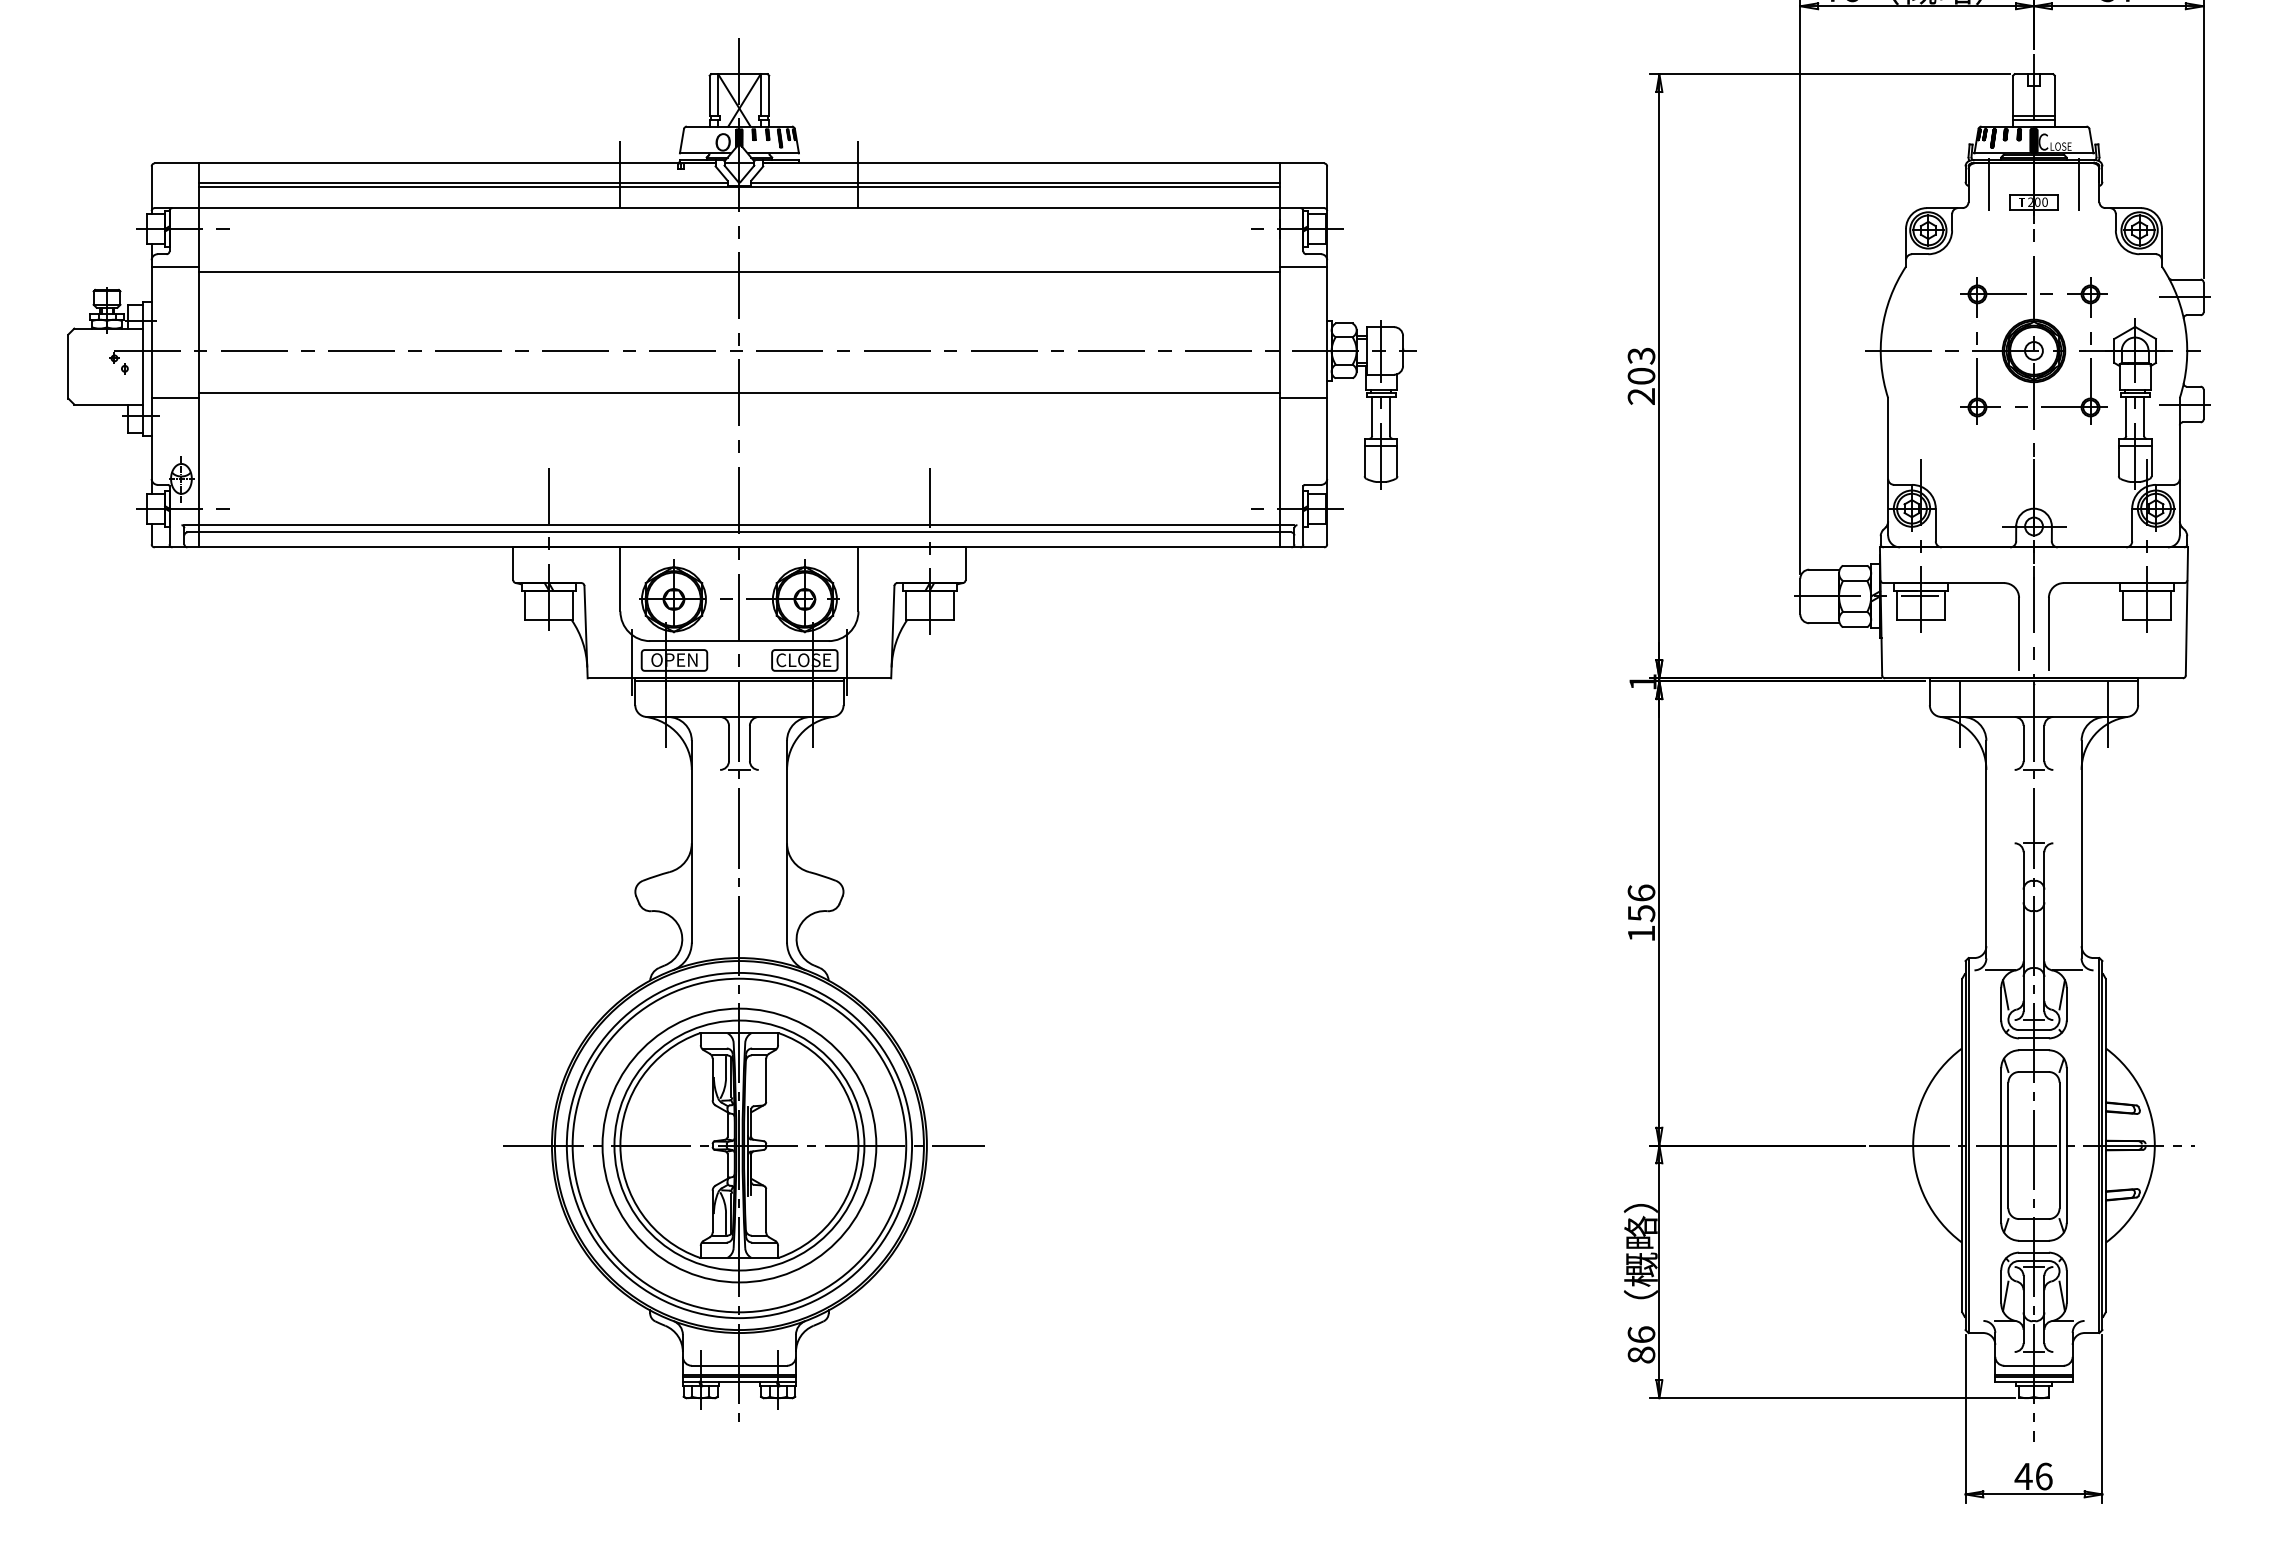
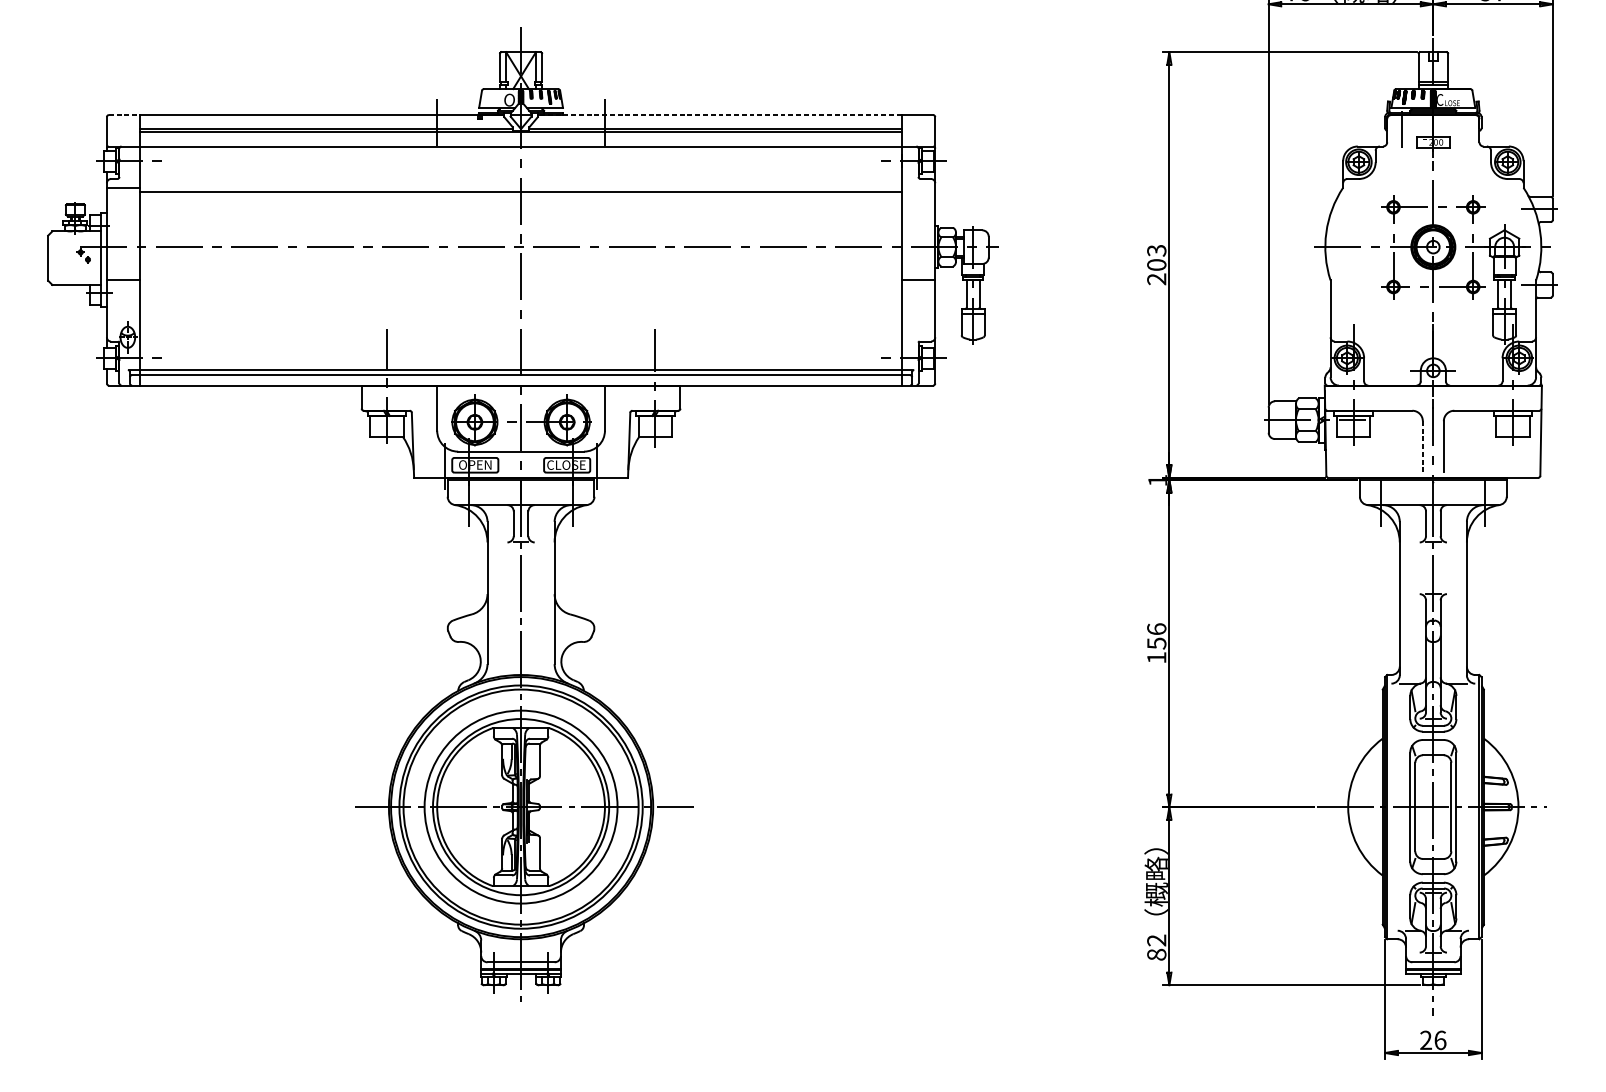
line: (177, 163) -> (125, 115), solid -> dashed
line: (1020, 163) -> (719, 115), solid -> dashed
line: (2078, 183) -> (1464, 129), removed
line: (1303, 266) -> (918, 187), removed
line: (739, 392) -> (521, 276), removed
line: (2019, 633) -> (1423, 446), solid -> dashed
text: (1641, 1334) -> (1156, 940), 86 -> 82
text: (2023, 1475) -> (1425, 1039), 46 -> 26

